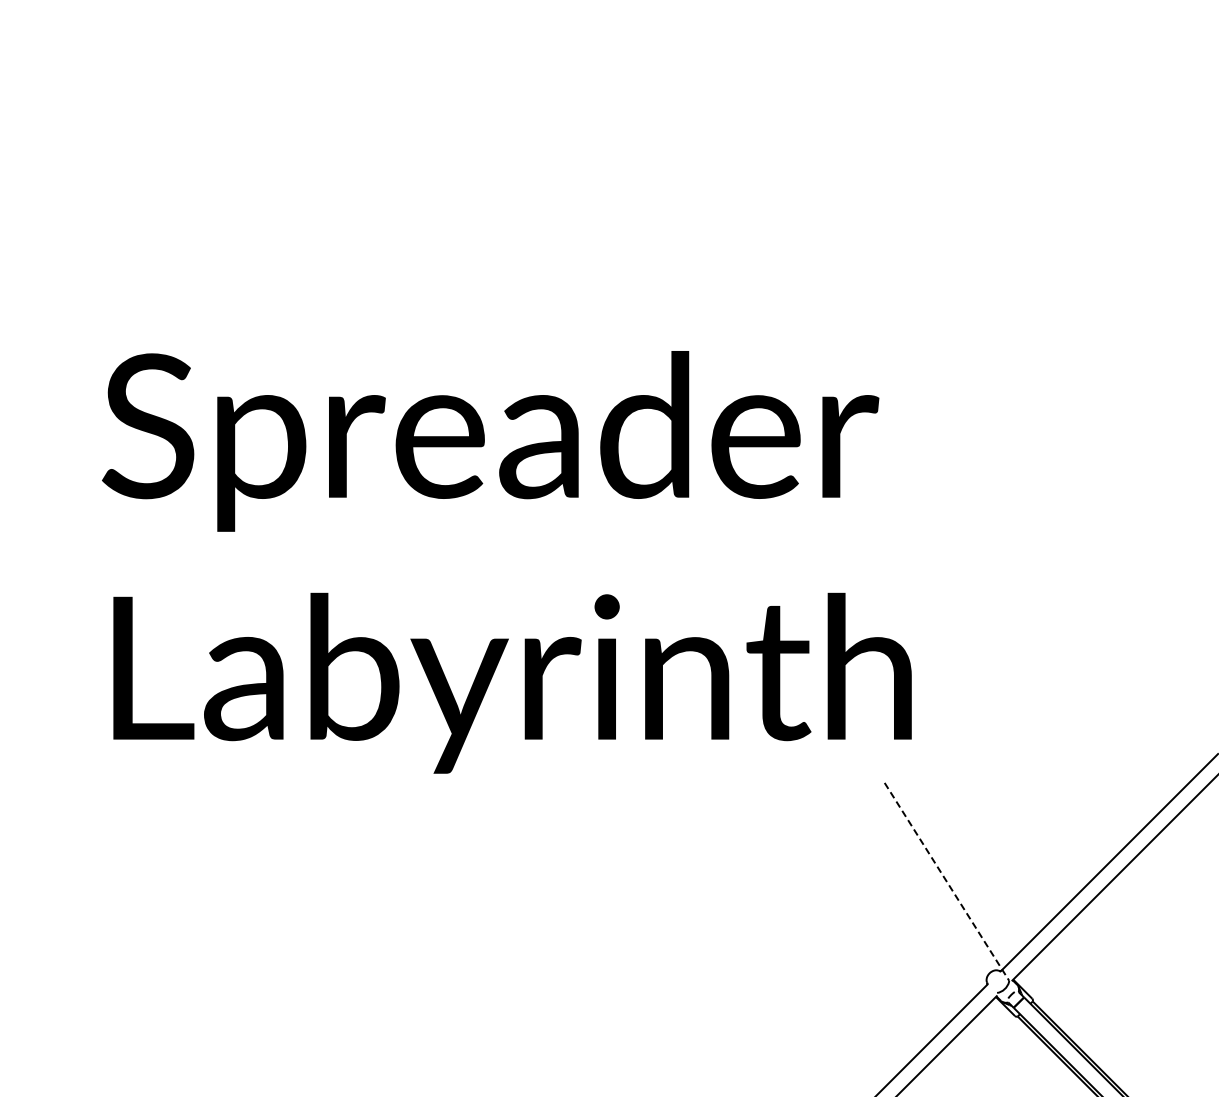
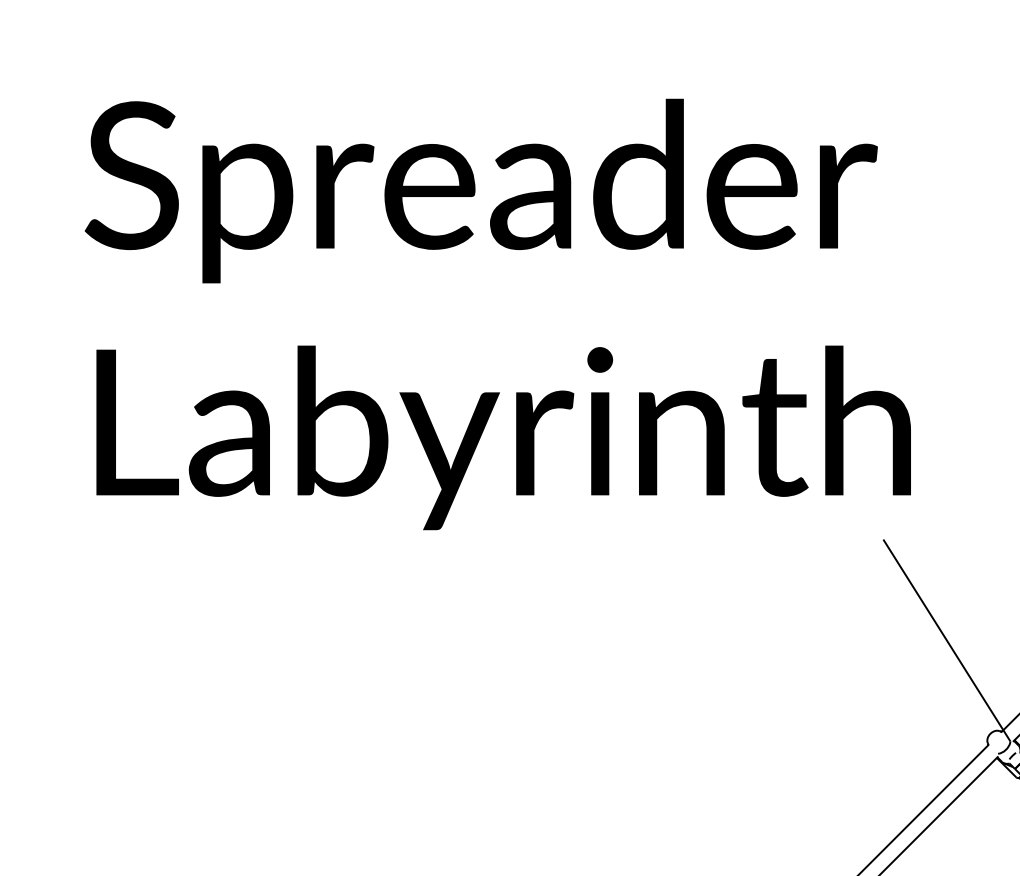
line: (946, 881) -> (946, 640), dashed -> solid

